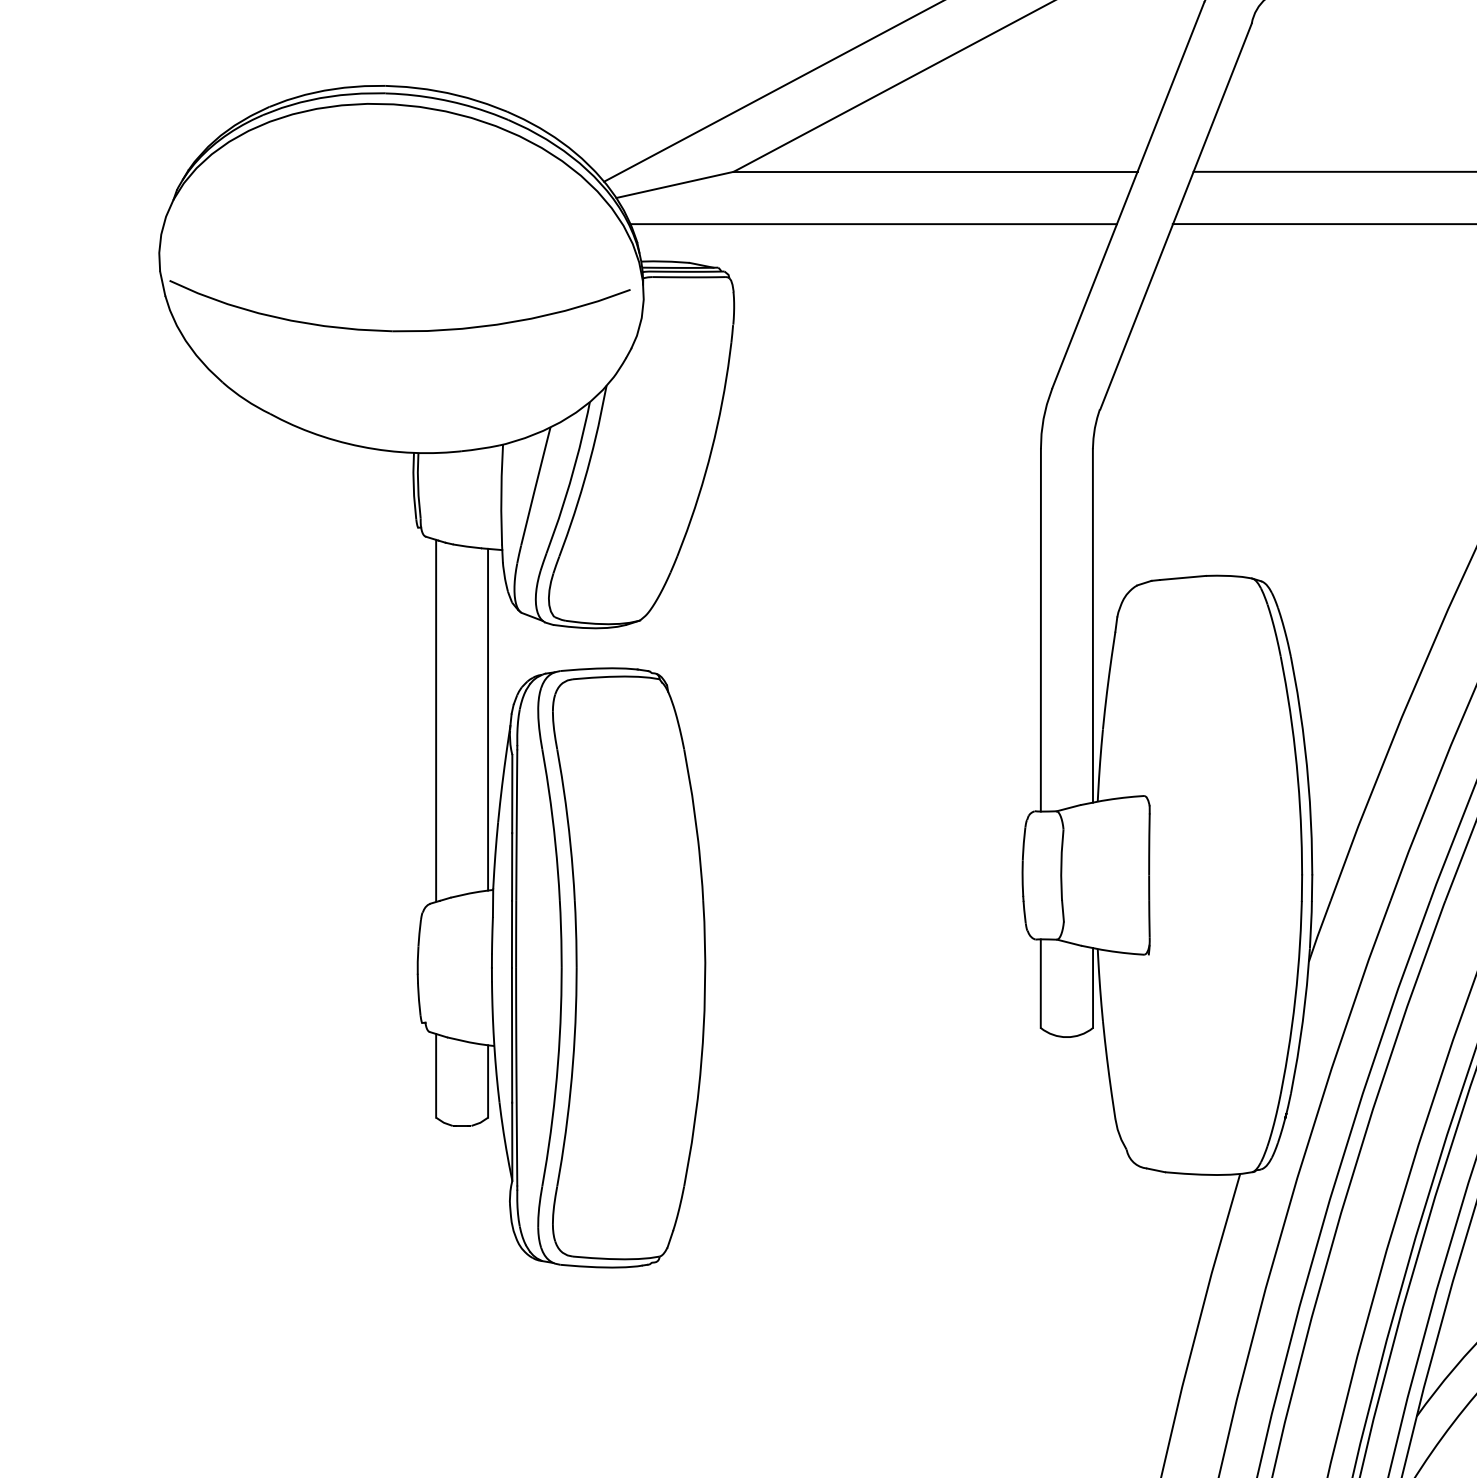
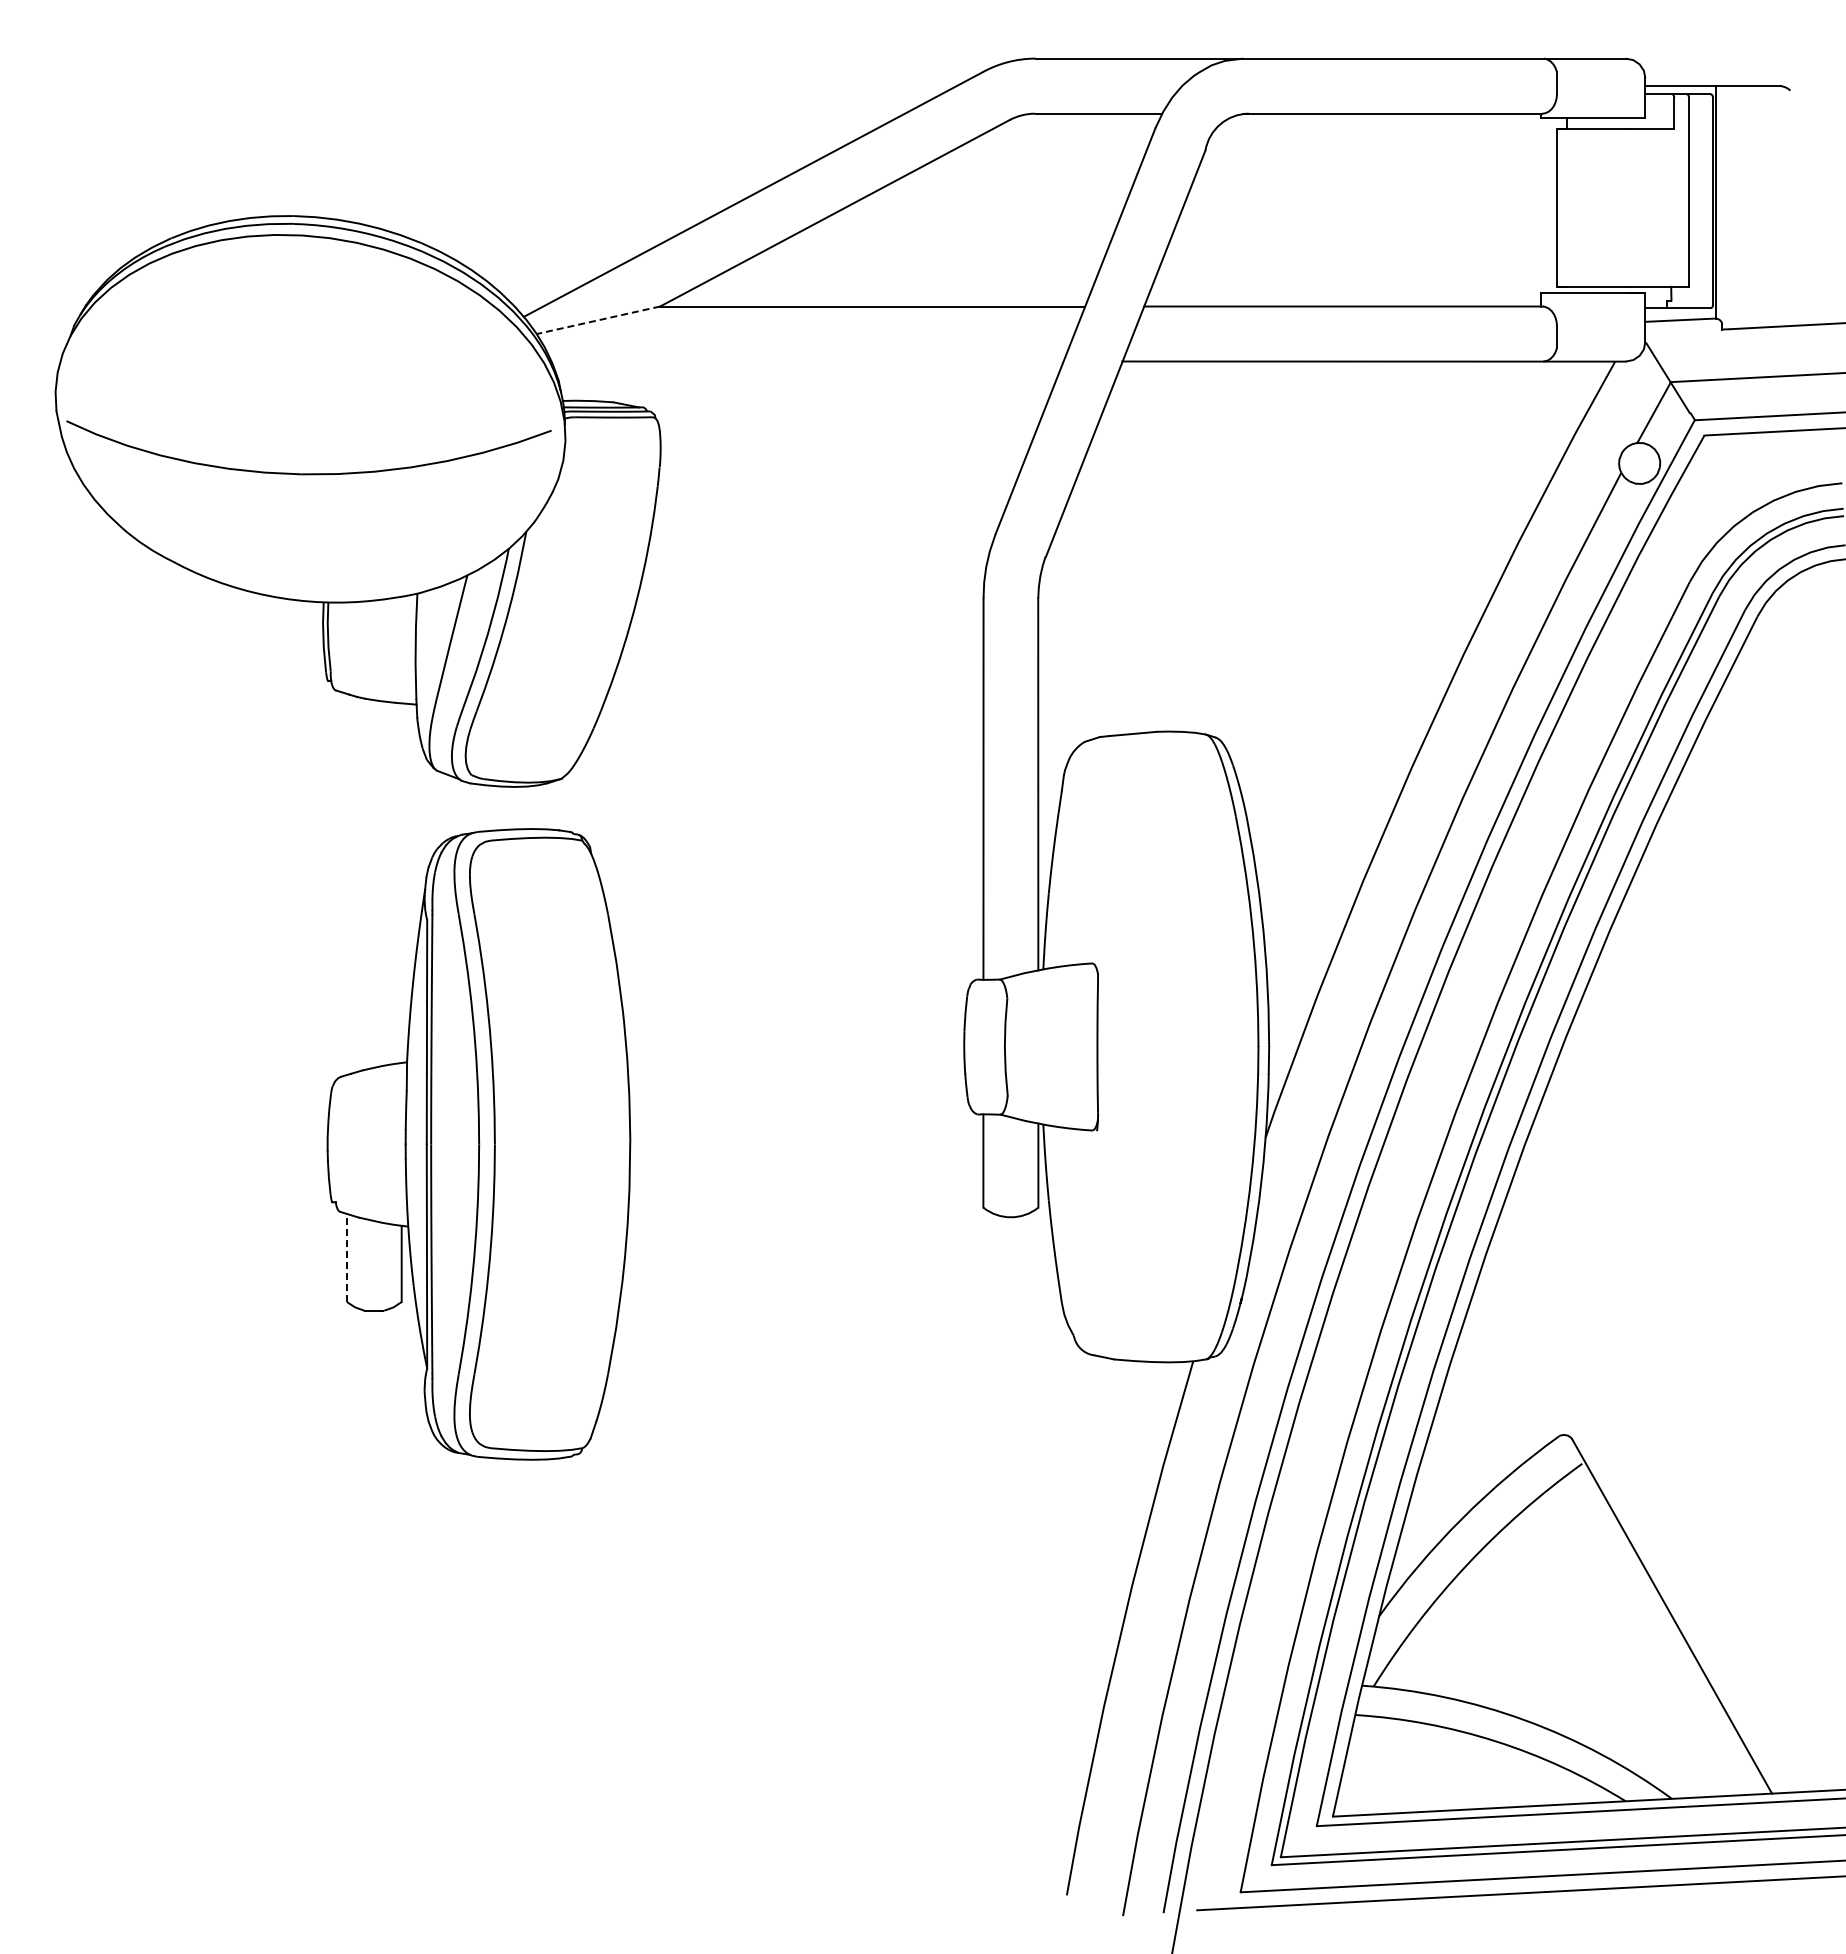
line: (674, 185) -> (597, 320), solid -> dashed
line: (873, 224) -> (807, 361), removed
line: (487, 719) -> (401, 882), removed
line: (436, 720) -> (347, 883), removed
line: (436, 1075) -> (347, 1257), solid -> dashed

